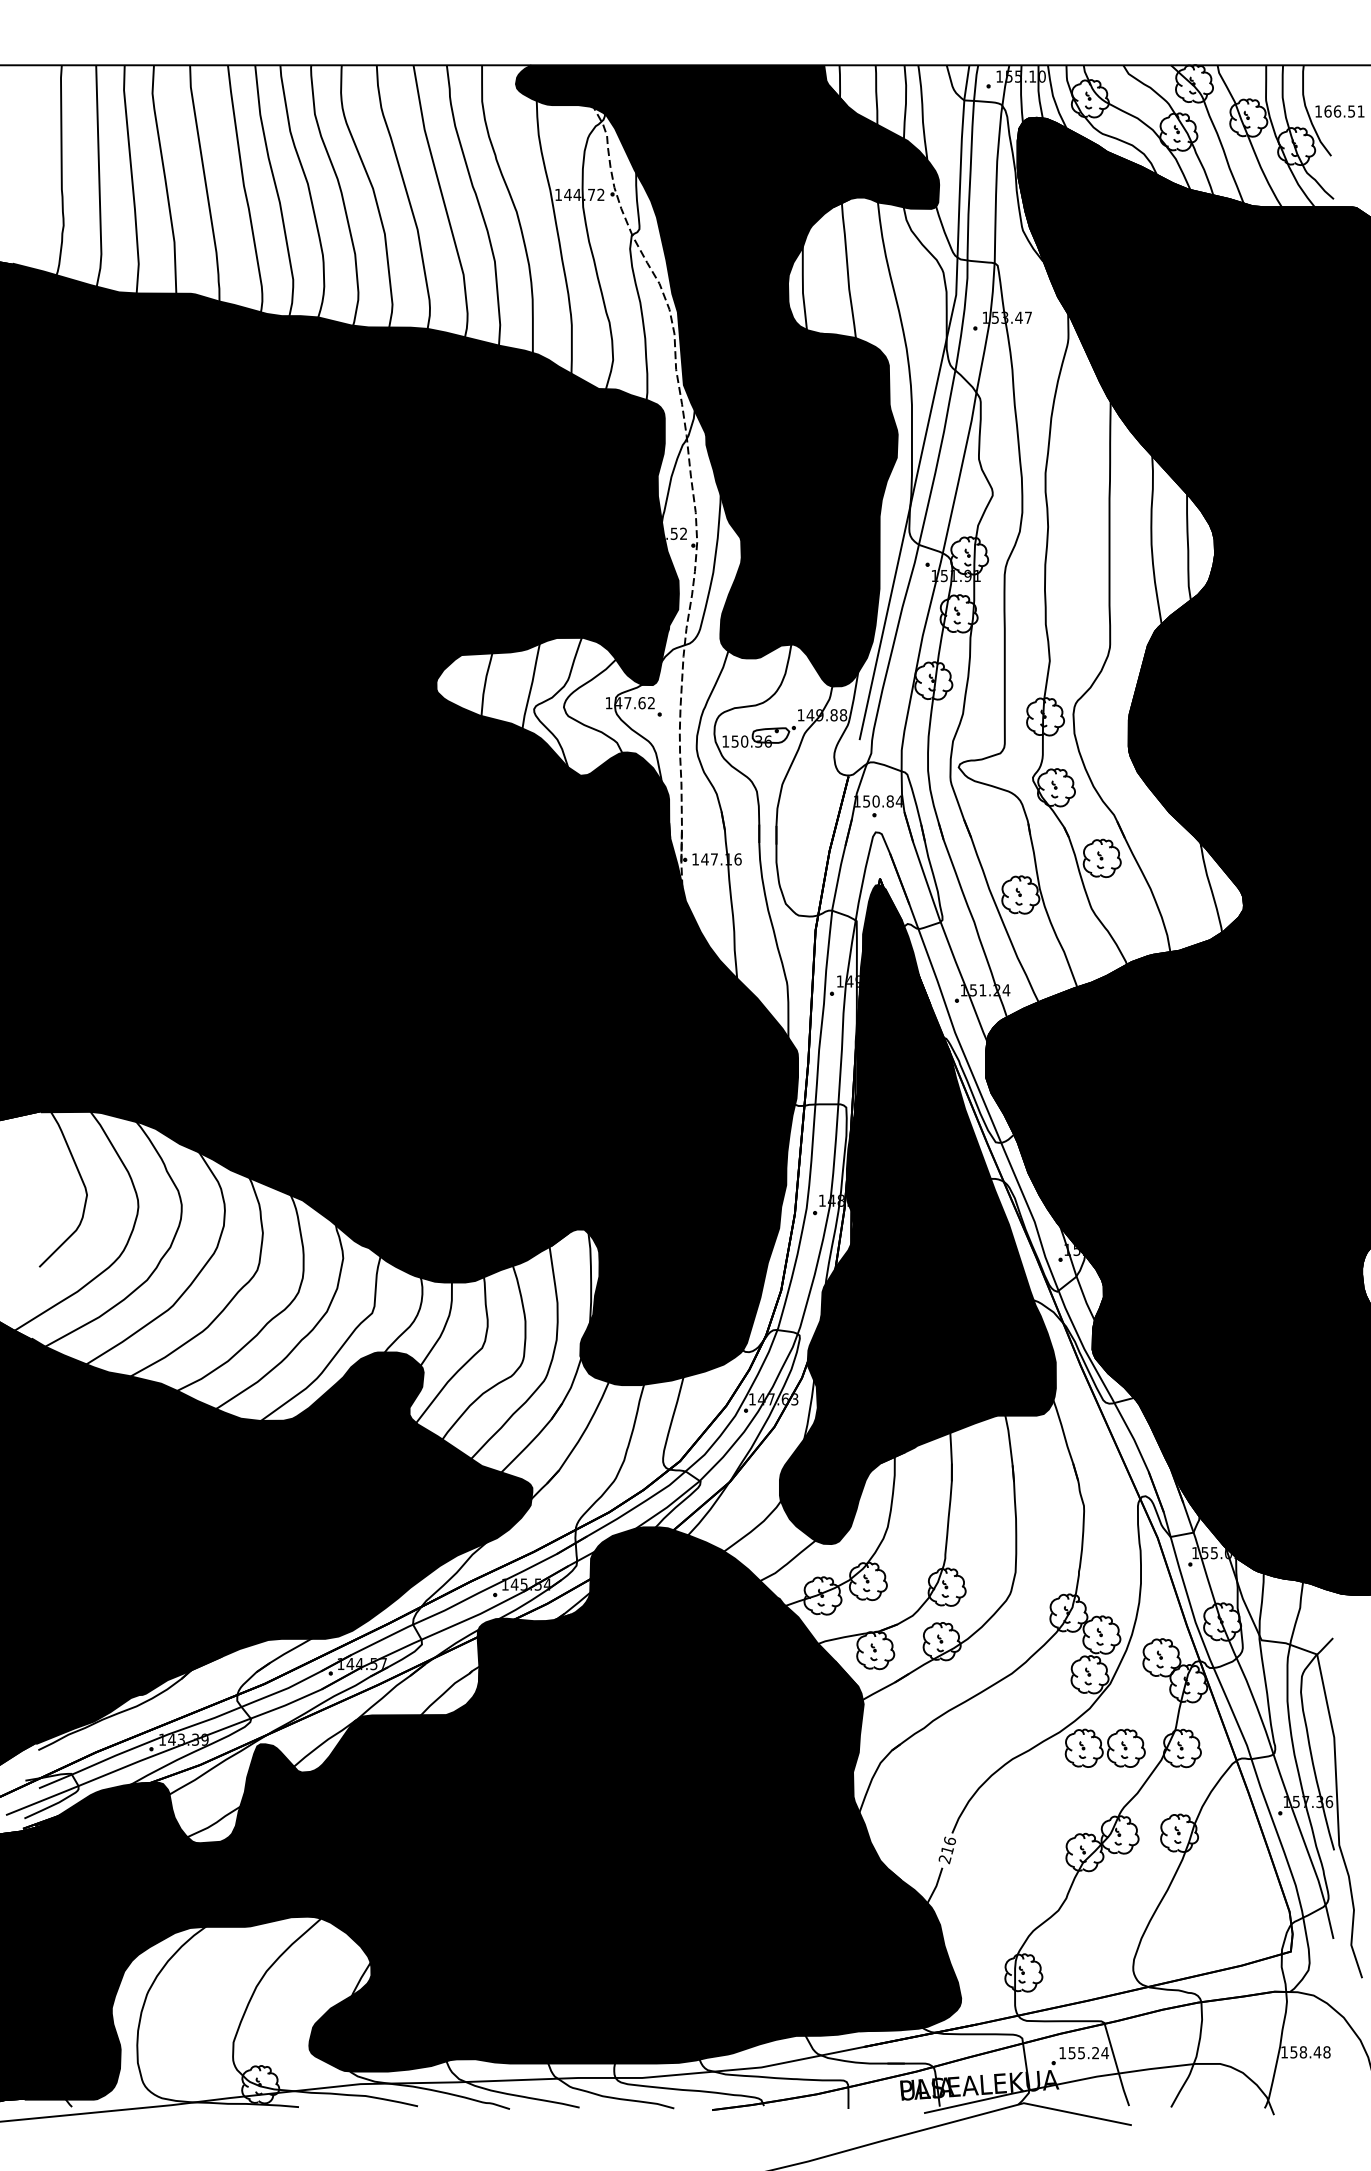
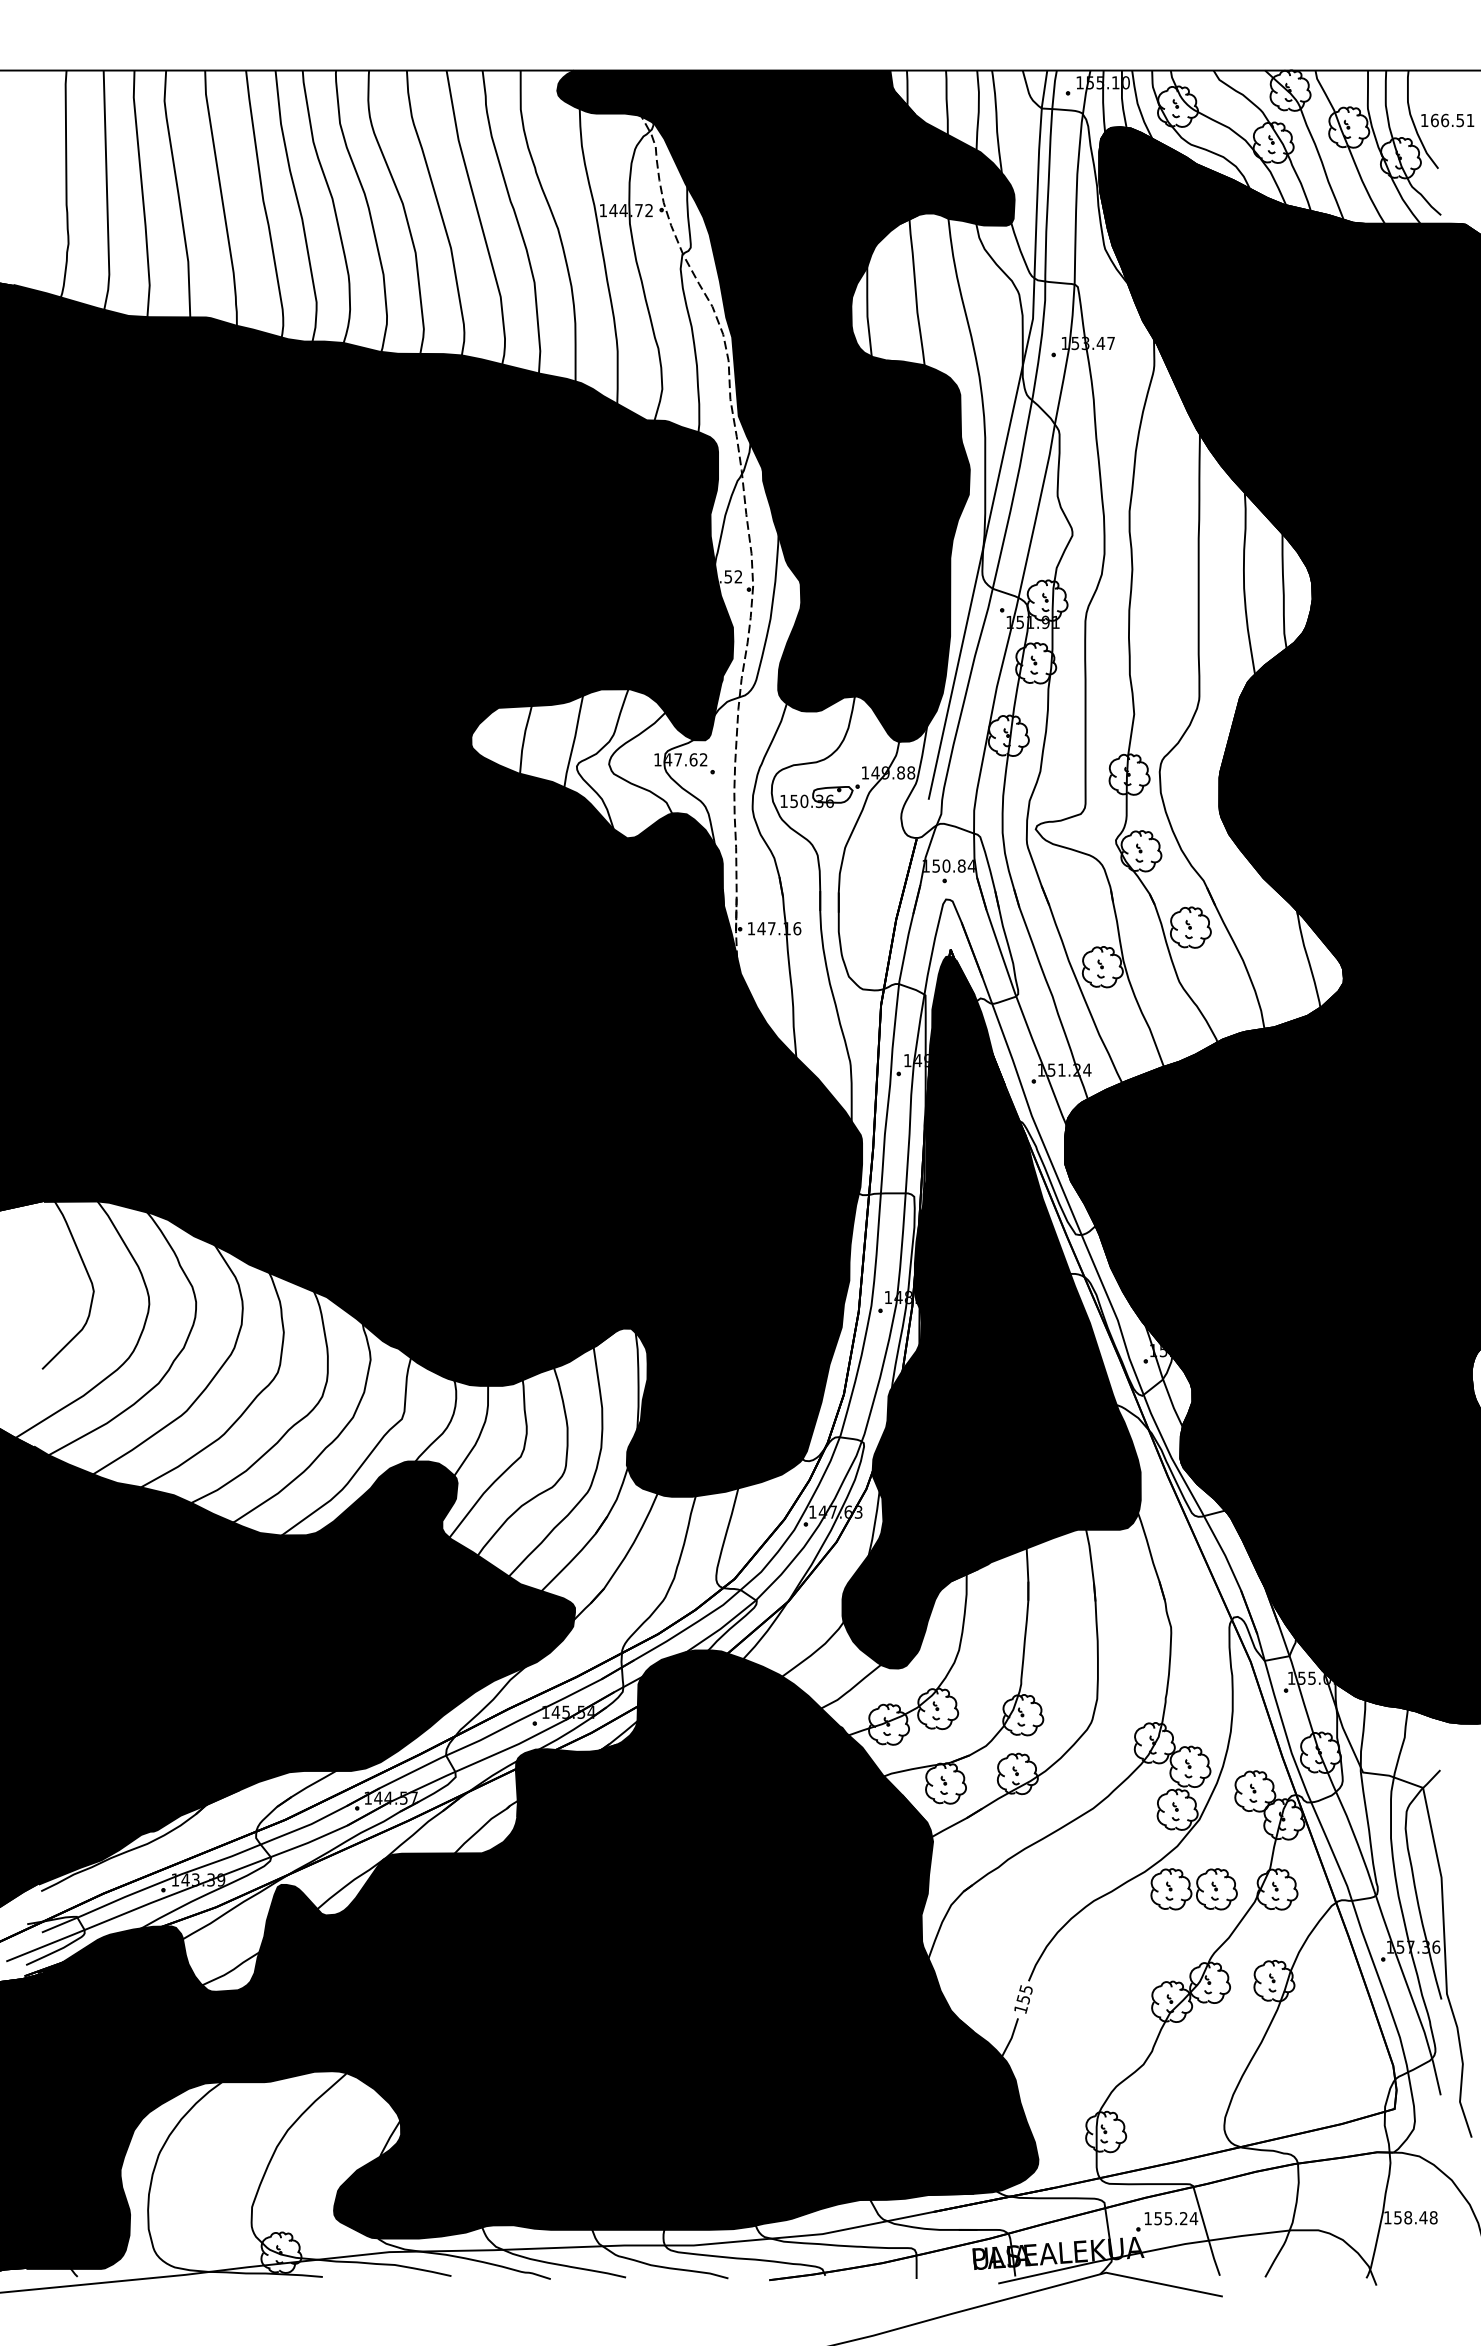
text: (947, 1850) -> (1023, 1999), 216 -> 155

